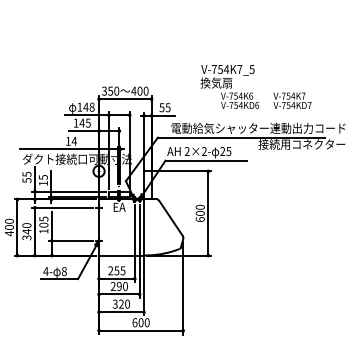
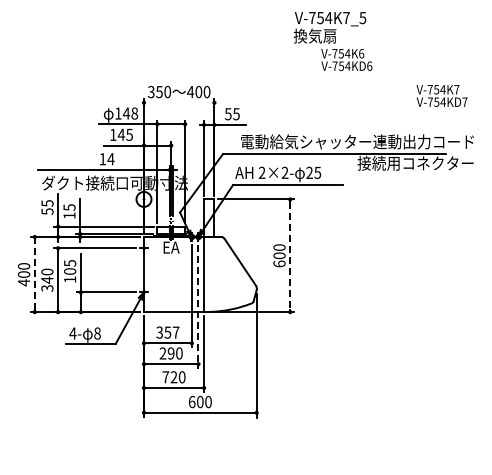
text: (229, 87) -> (332, 41), moved
line: (125, 98) -> (179, 102), removed
text: (292, 100) -> (441, 95), moved
line: (208, 213) -> (290, 256), solid -> dashed
line: (17, 227) -> (34, 274), solid -> dashed
line: (139, 252) -> (198, 307), solid -> dashed
text: (116, 270) -> (167, 332), 255 -> 357
text: (115, 304) -> (165, 377), 320 -> 720

